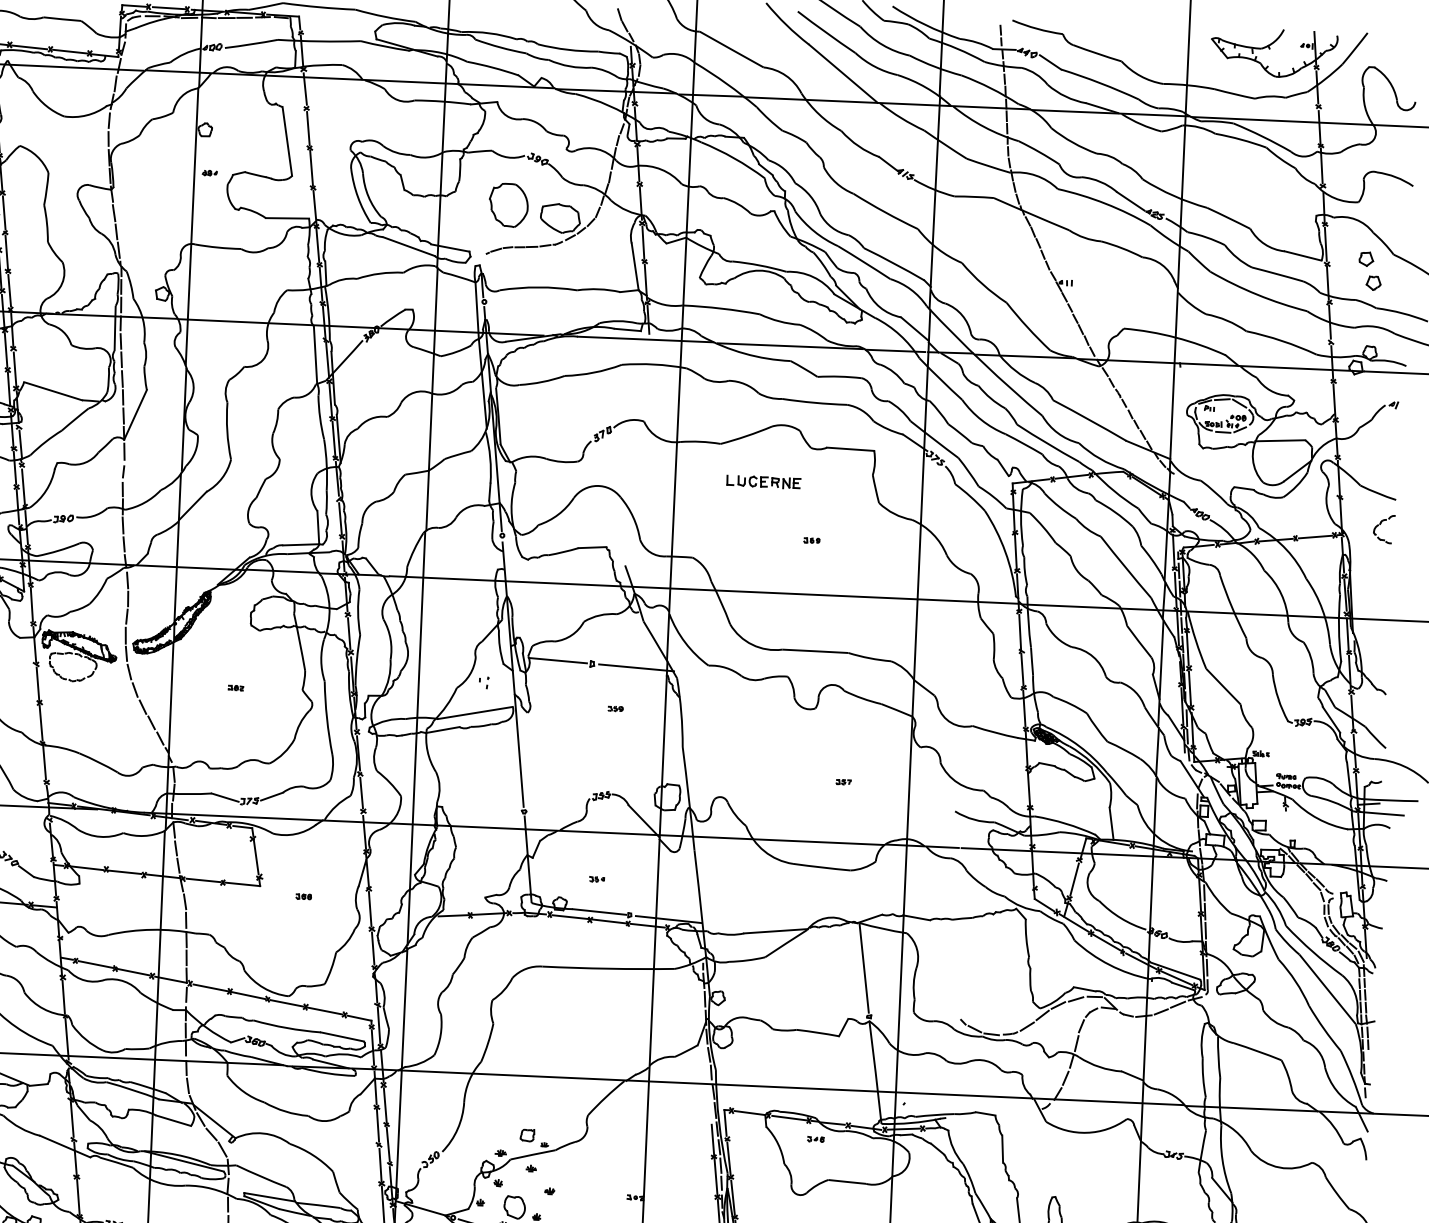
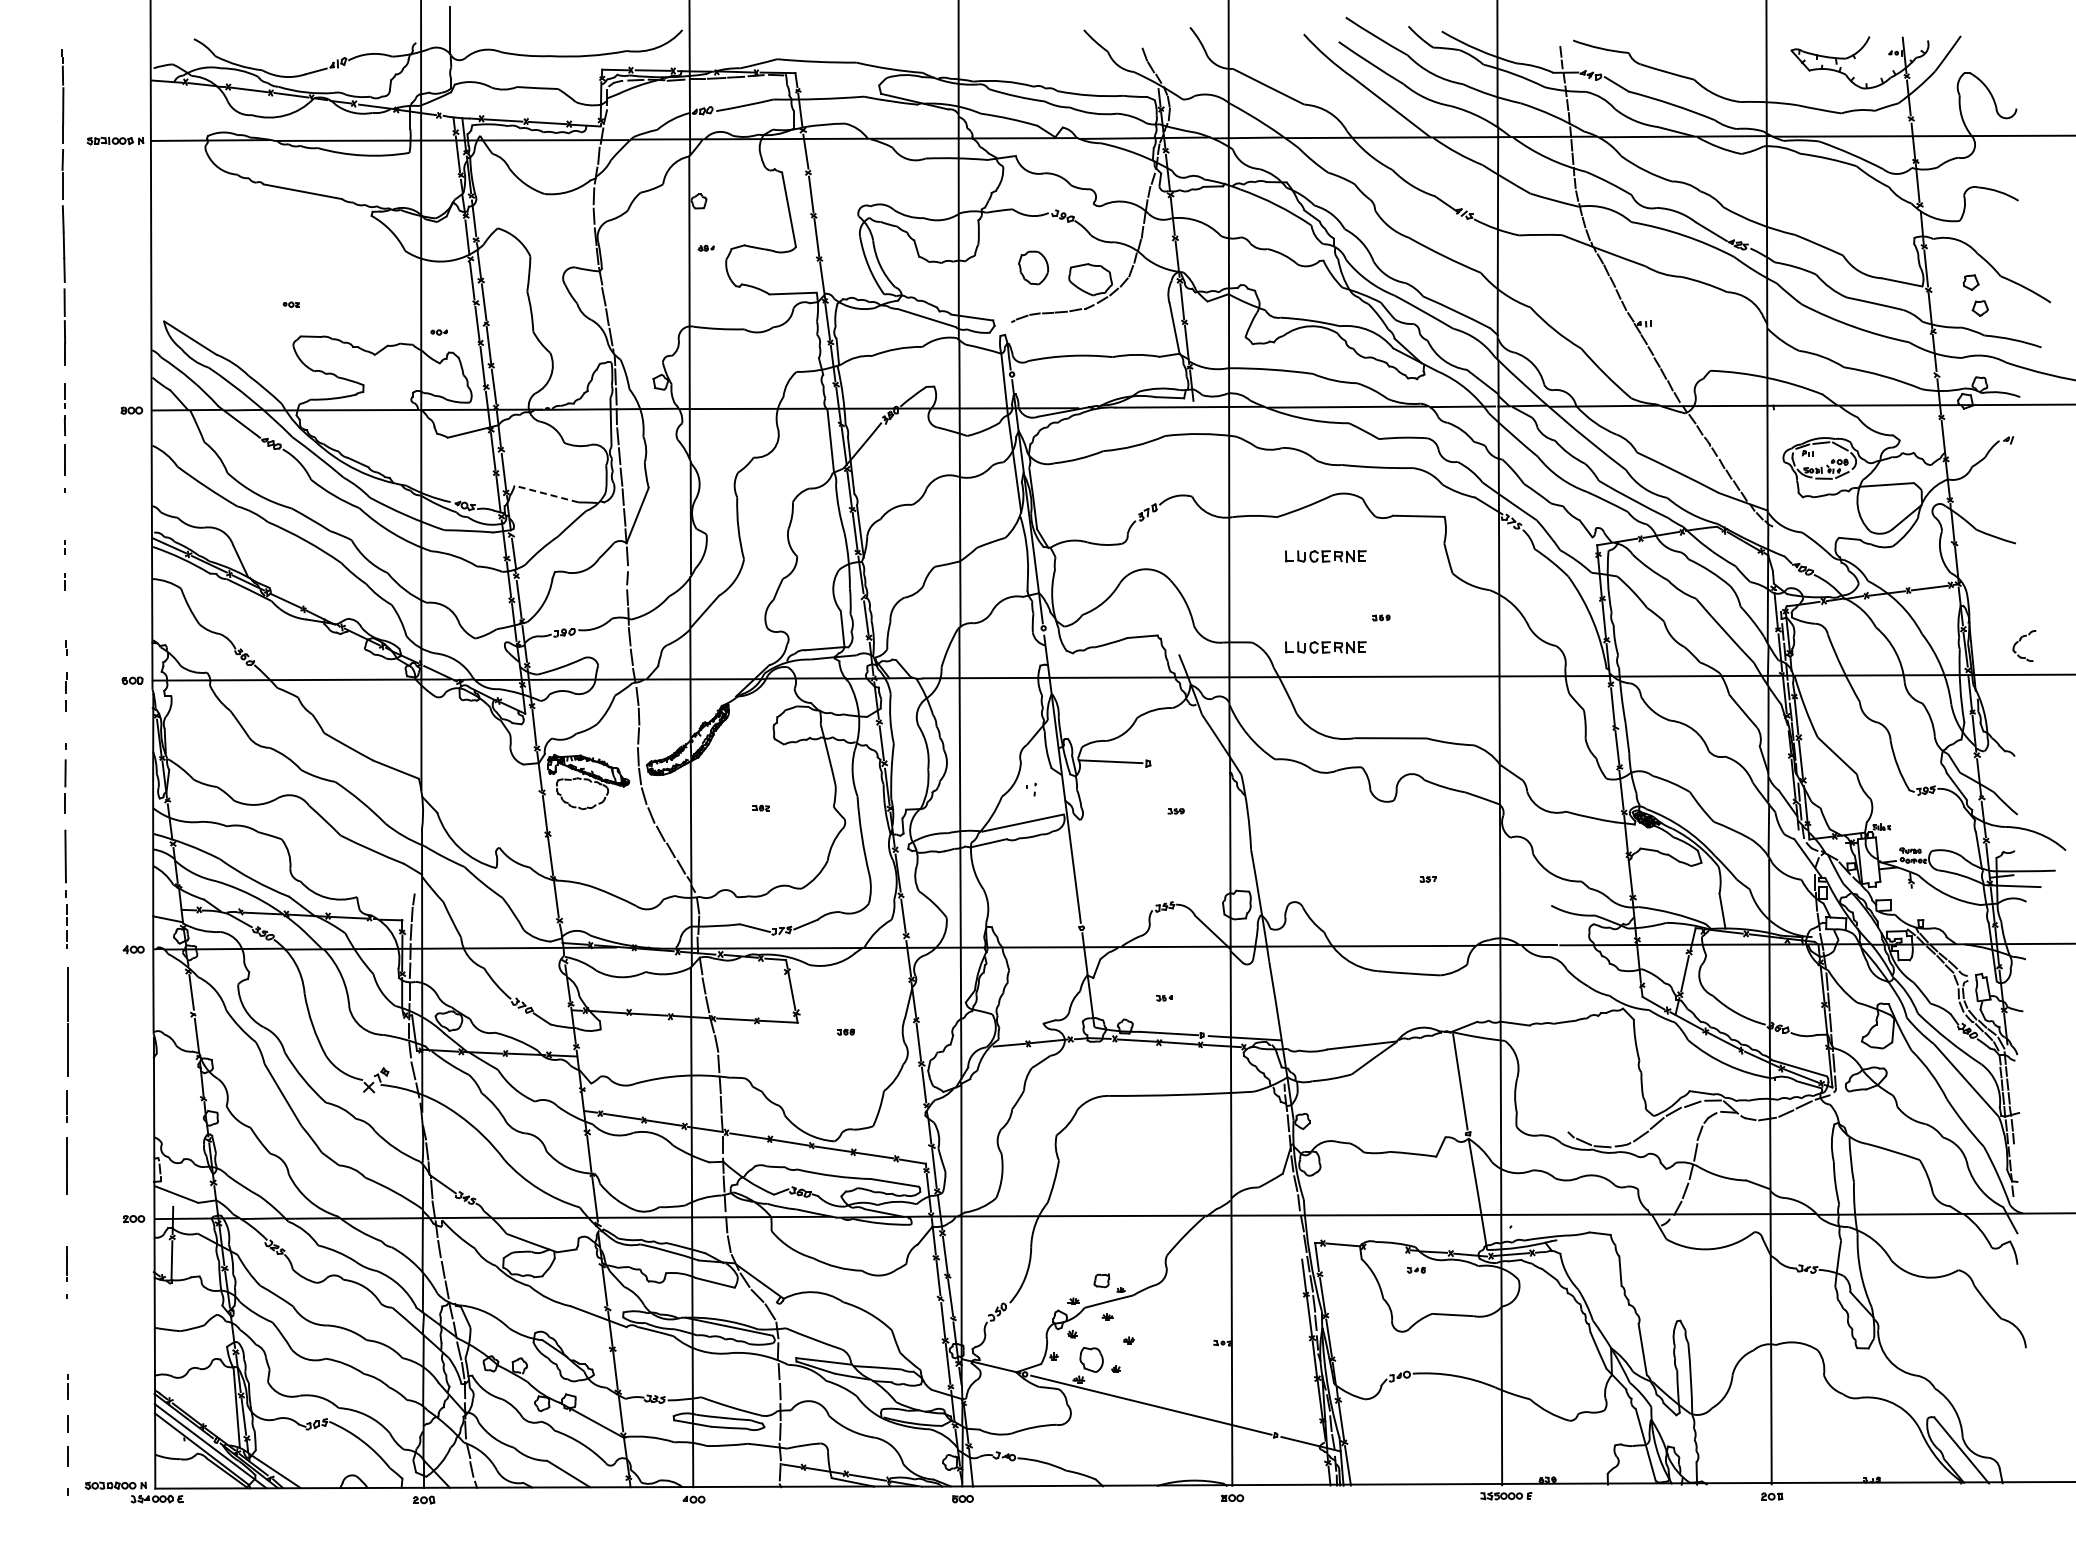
part: (508, 204) -> (1033, 267), size x0.7
line: (53, 390) -> (546, 493), solid -> dashed
part: (1384, 528) -> (2024, 645), moved
part: (759, 565) -> (1325, 647), added
line: (636, 667) -> (1196, 765), removed
line: (789, 1118) -> (1386, 1248), removed

